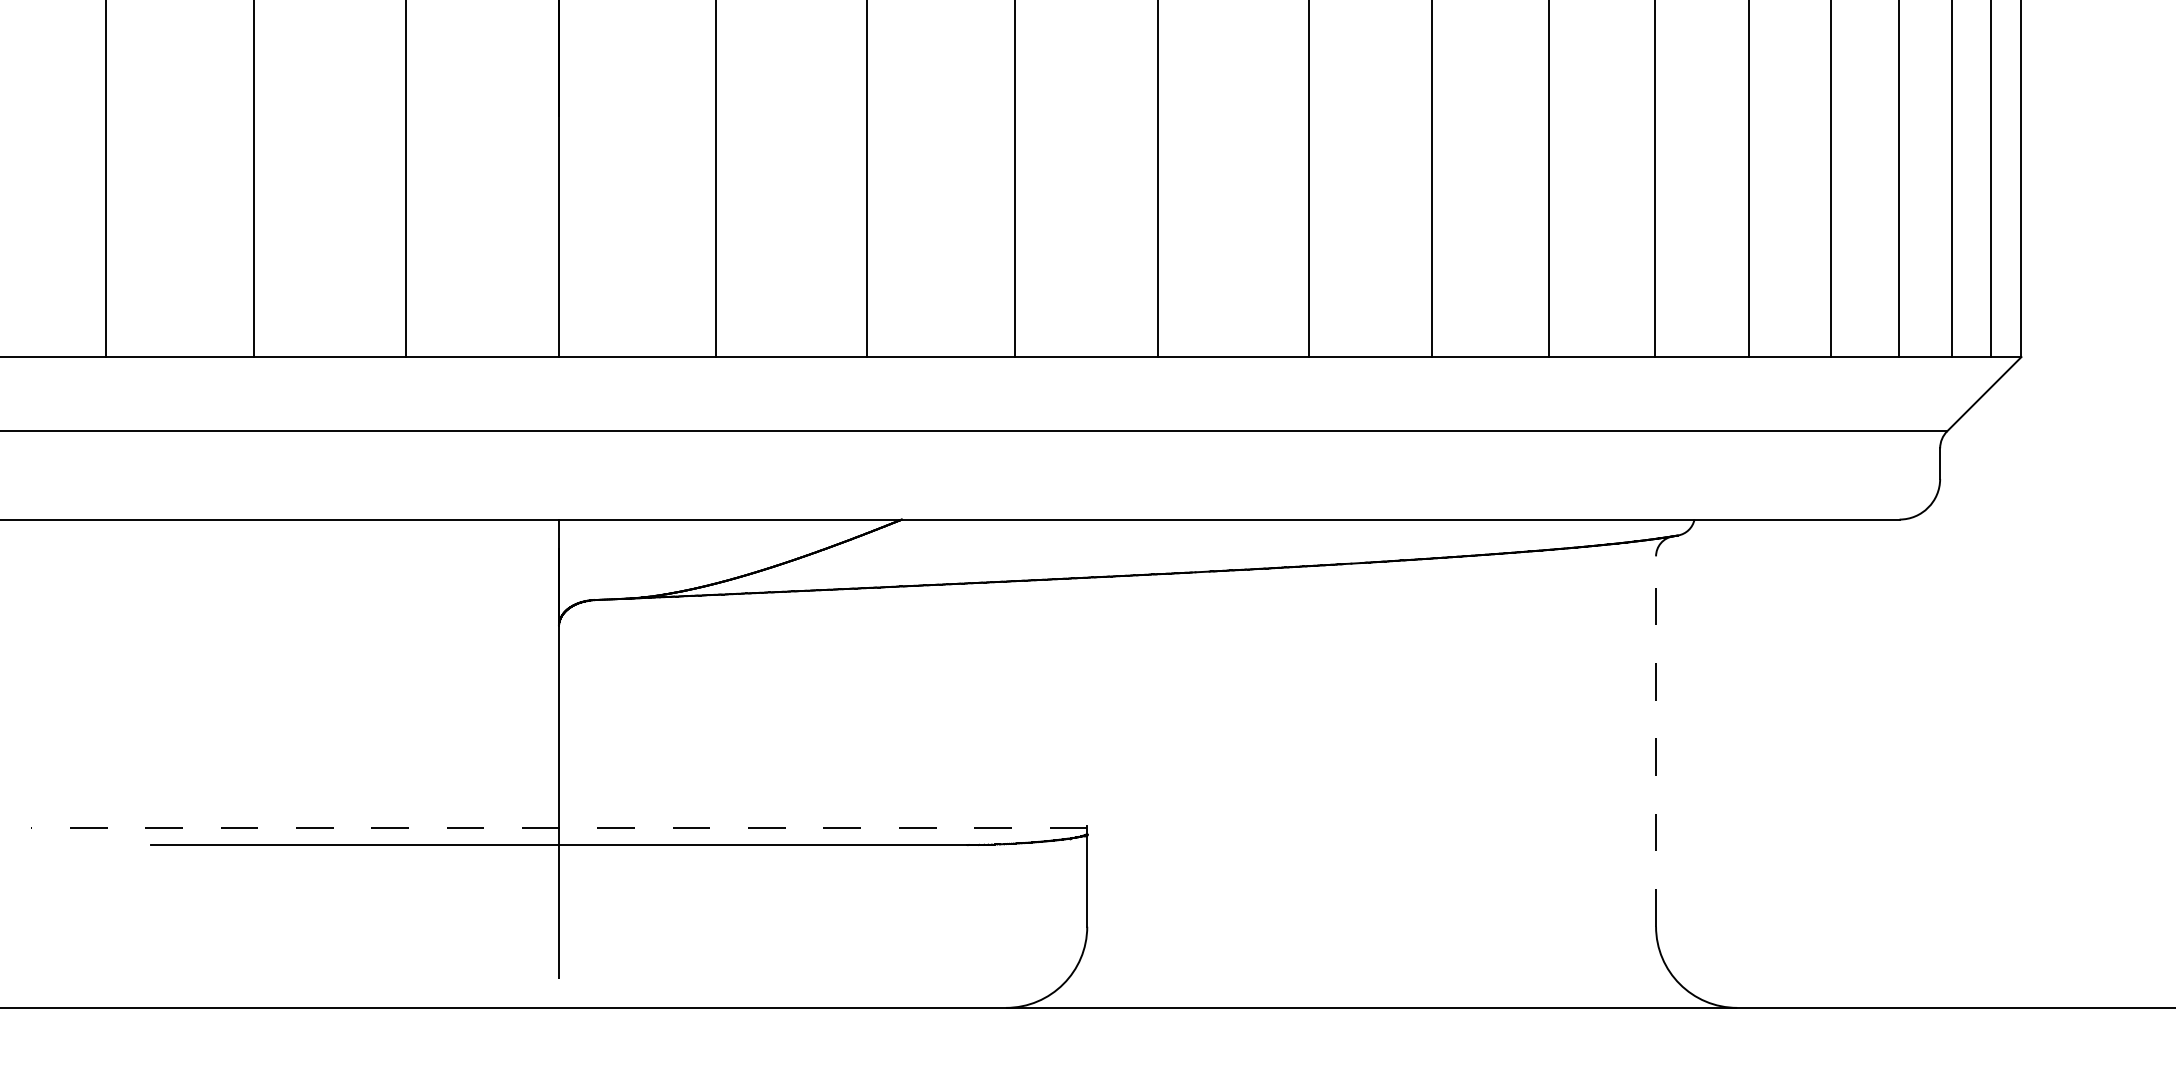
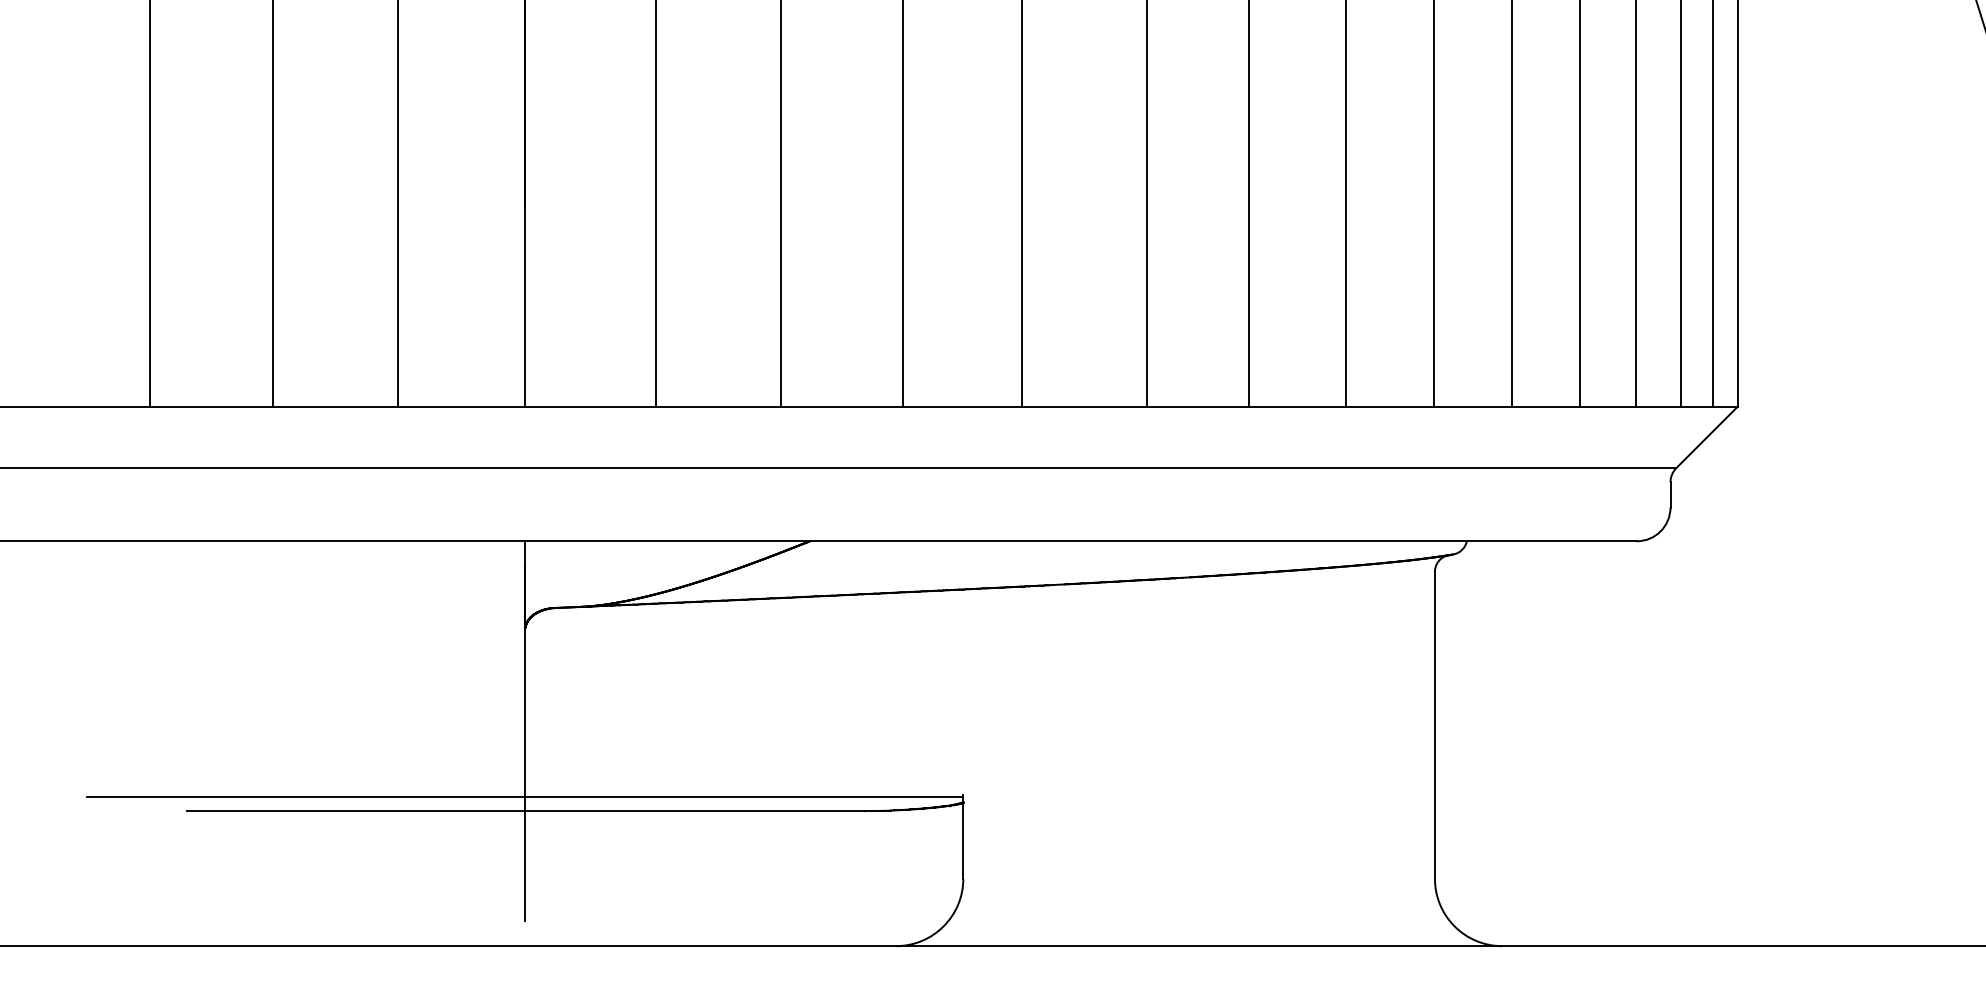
line: (1655, 741) -> (1434, 725), dashed -> solid
line: (559, 827) -> (525, 796), dashed -> solid

